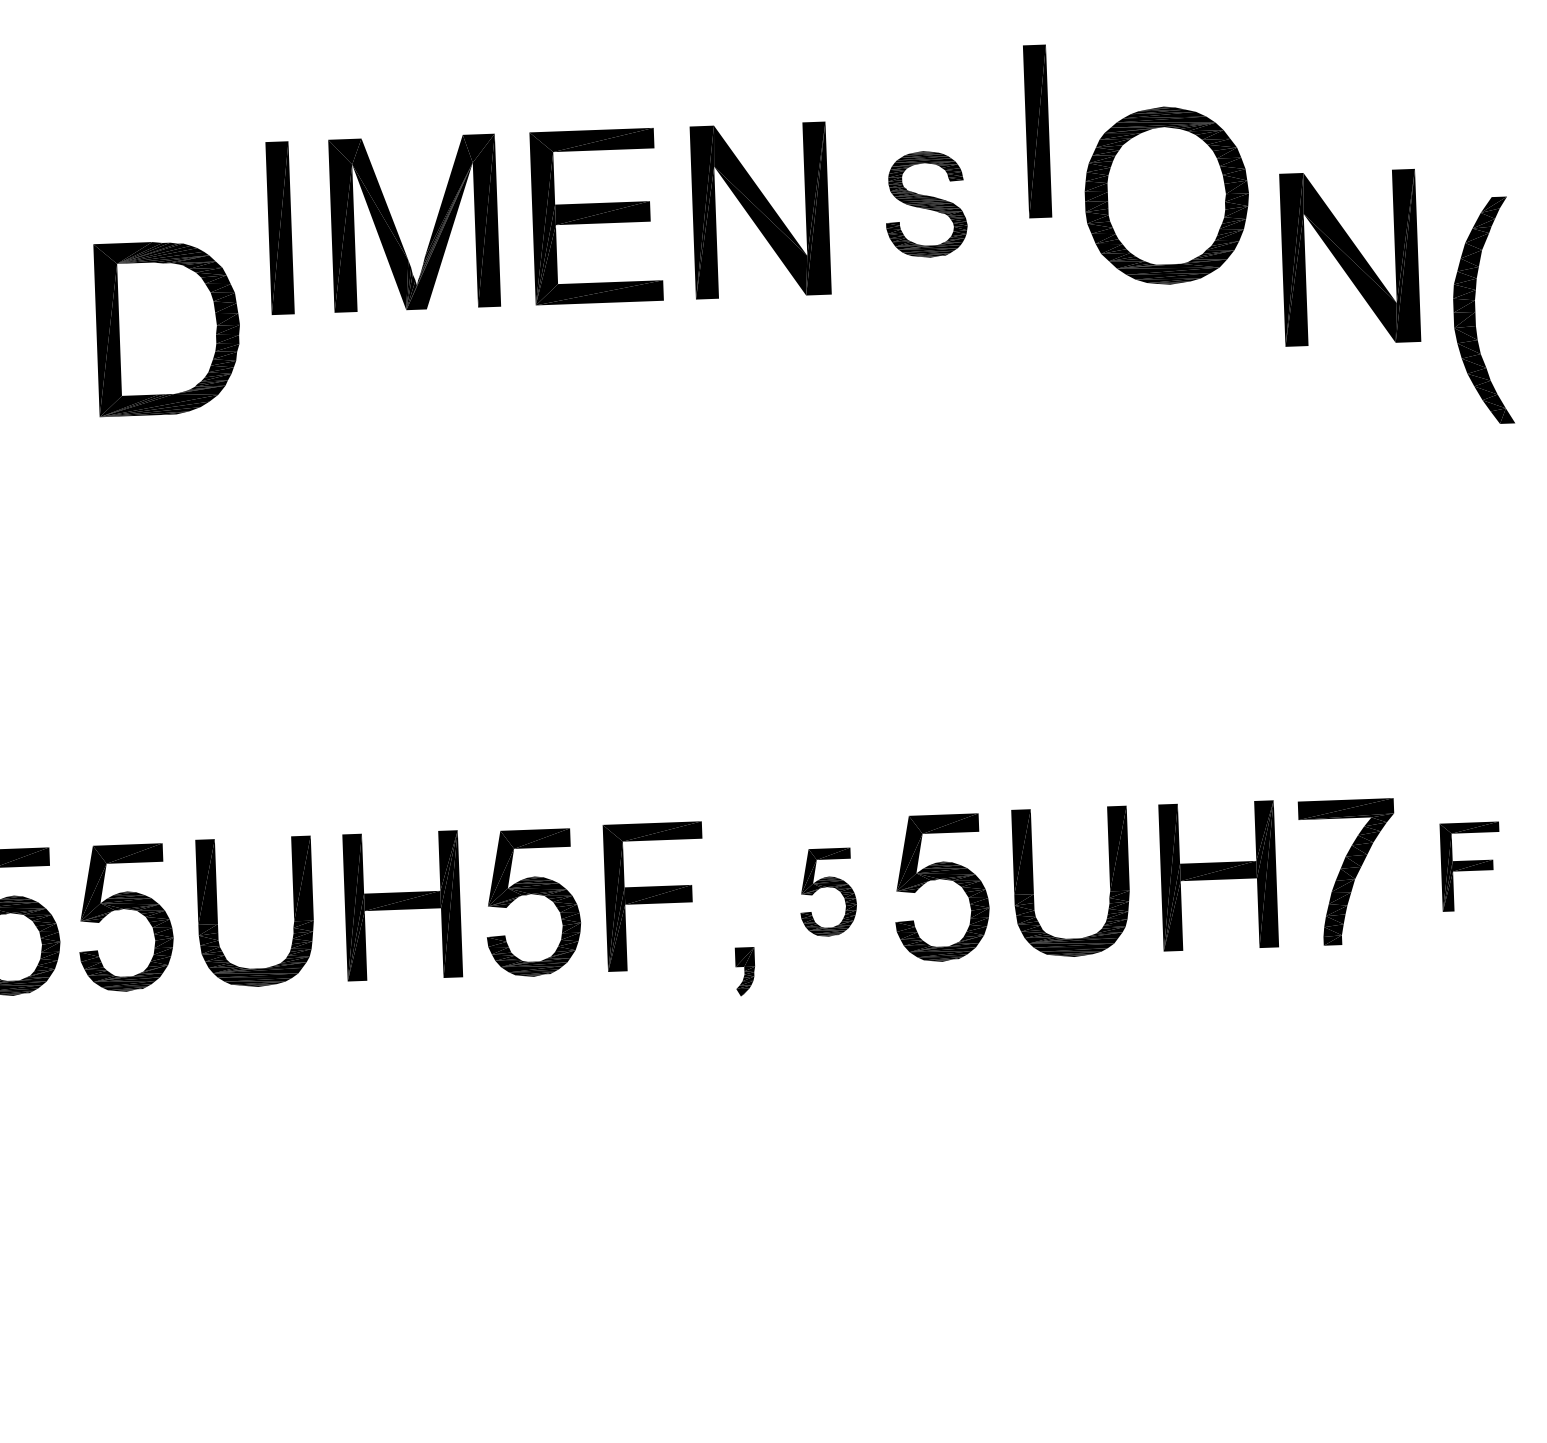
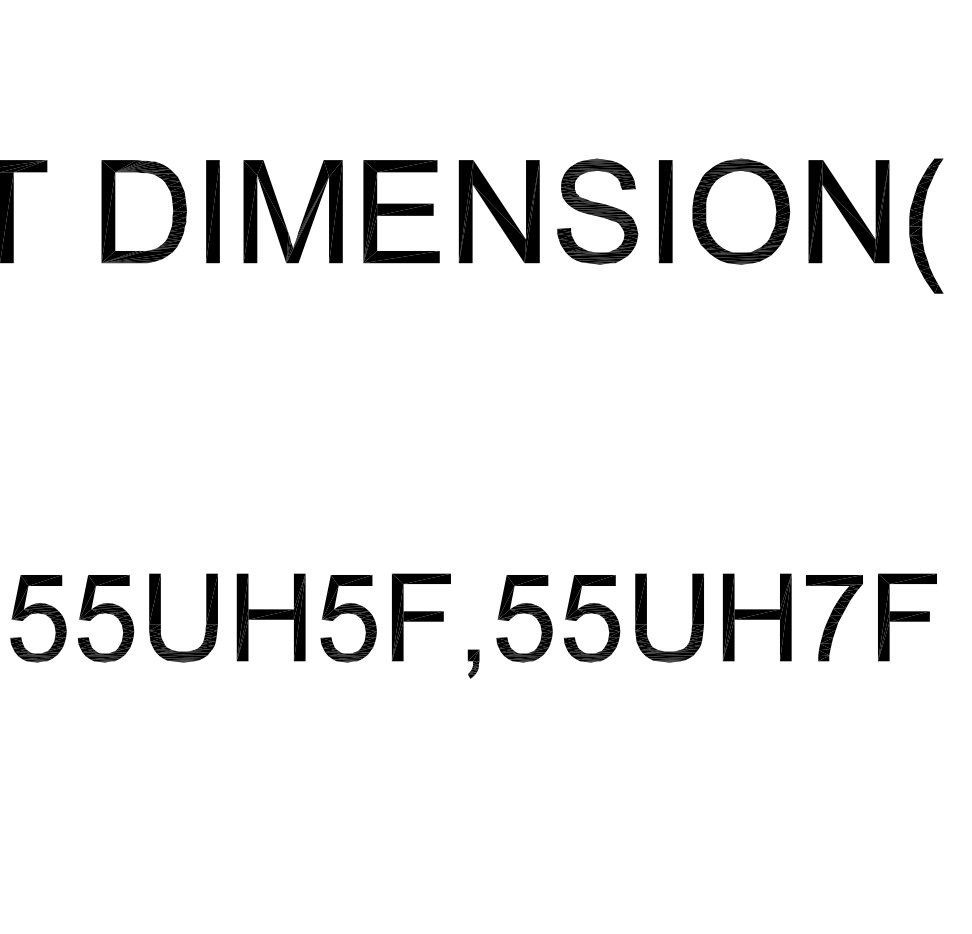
part: (1037, 131) -> (665, 211), moved
part: (925, 204) -> (597, 211), size x1.67
part: (1349, 257) -> (848, 211), moved
part: (1482, 309) -> (926, 225), moved
part: (166, 327) -> (143, 211), moved
part: (1470, 866) -> (907, 617), size x1.67
part: (828, 891) -> (524, 618), size x1.67

